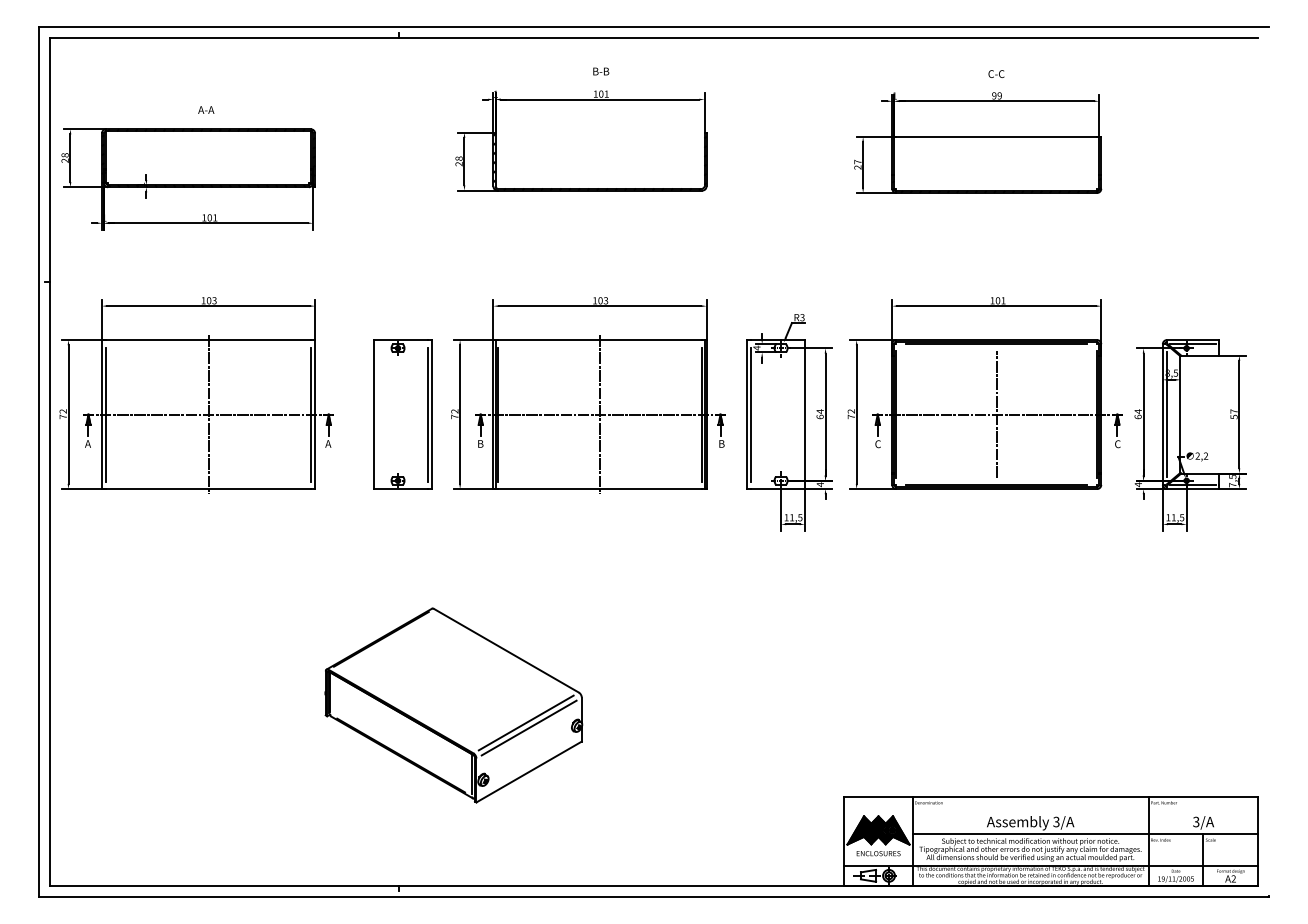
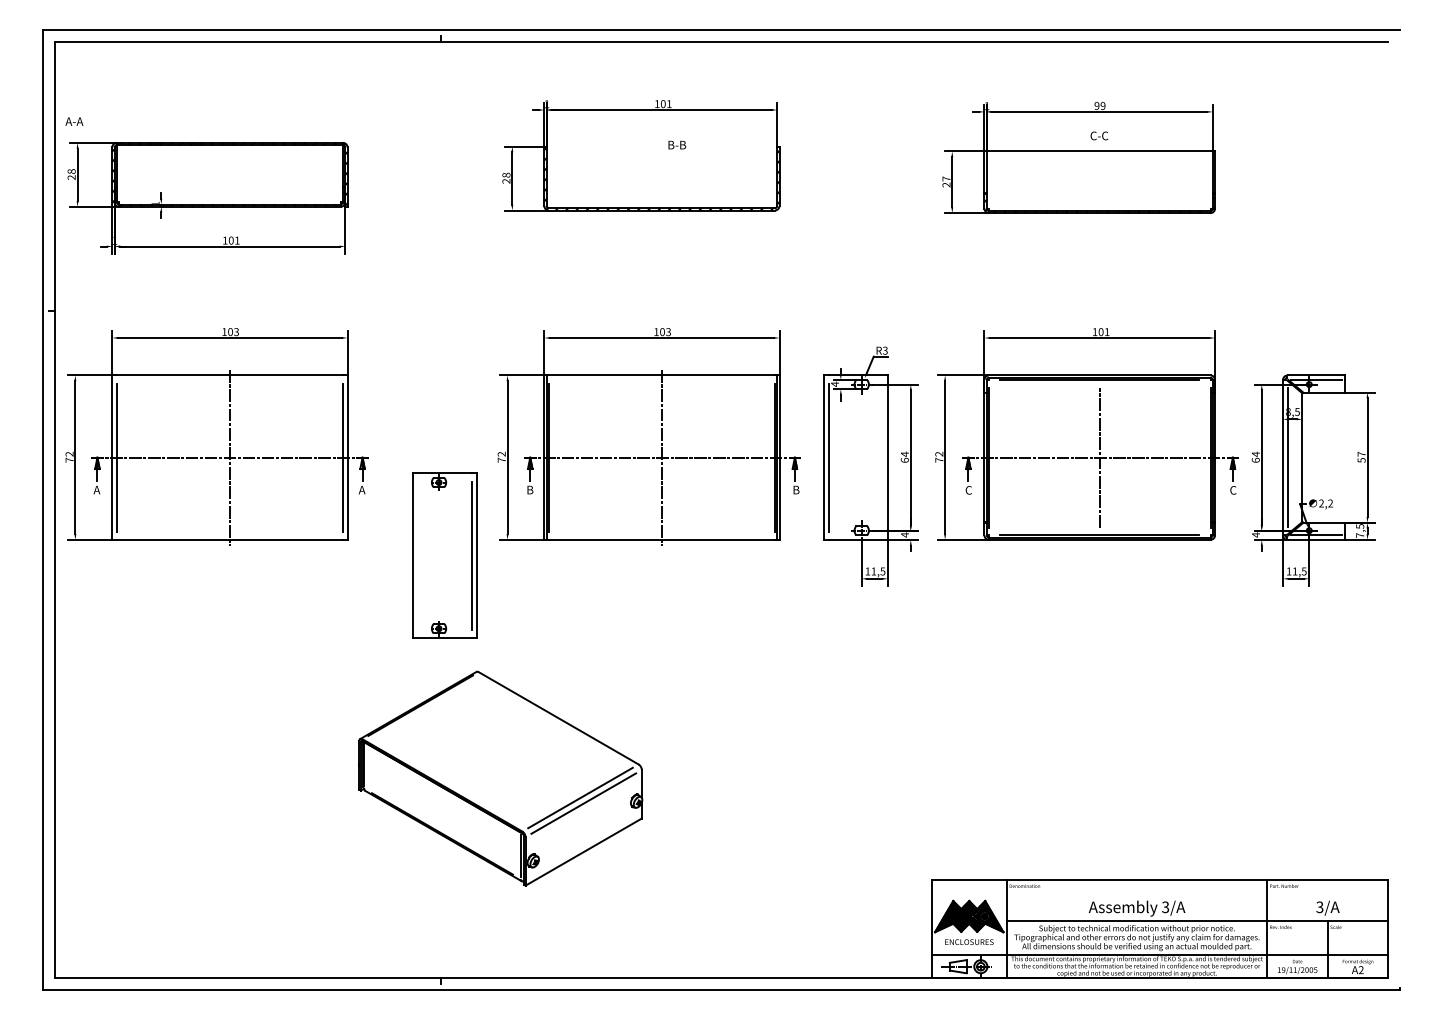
text: (601, 70) -> (677, 144), moved
text: (996, 73) -> (1099, 135), moved
text: (206, 109) -> (74, 121), moved
part: (402, 414) -> (444, 555), moved

